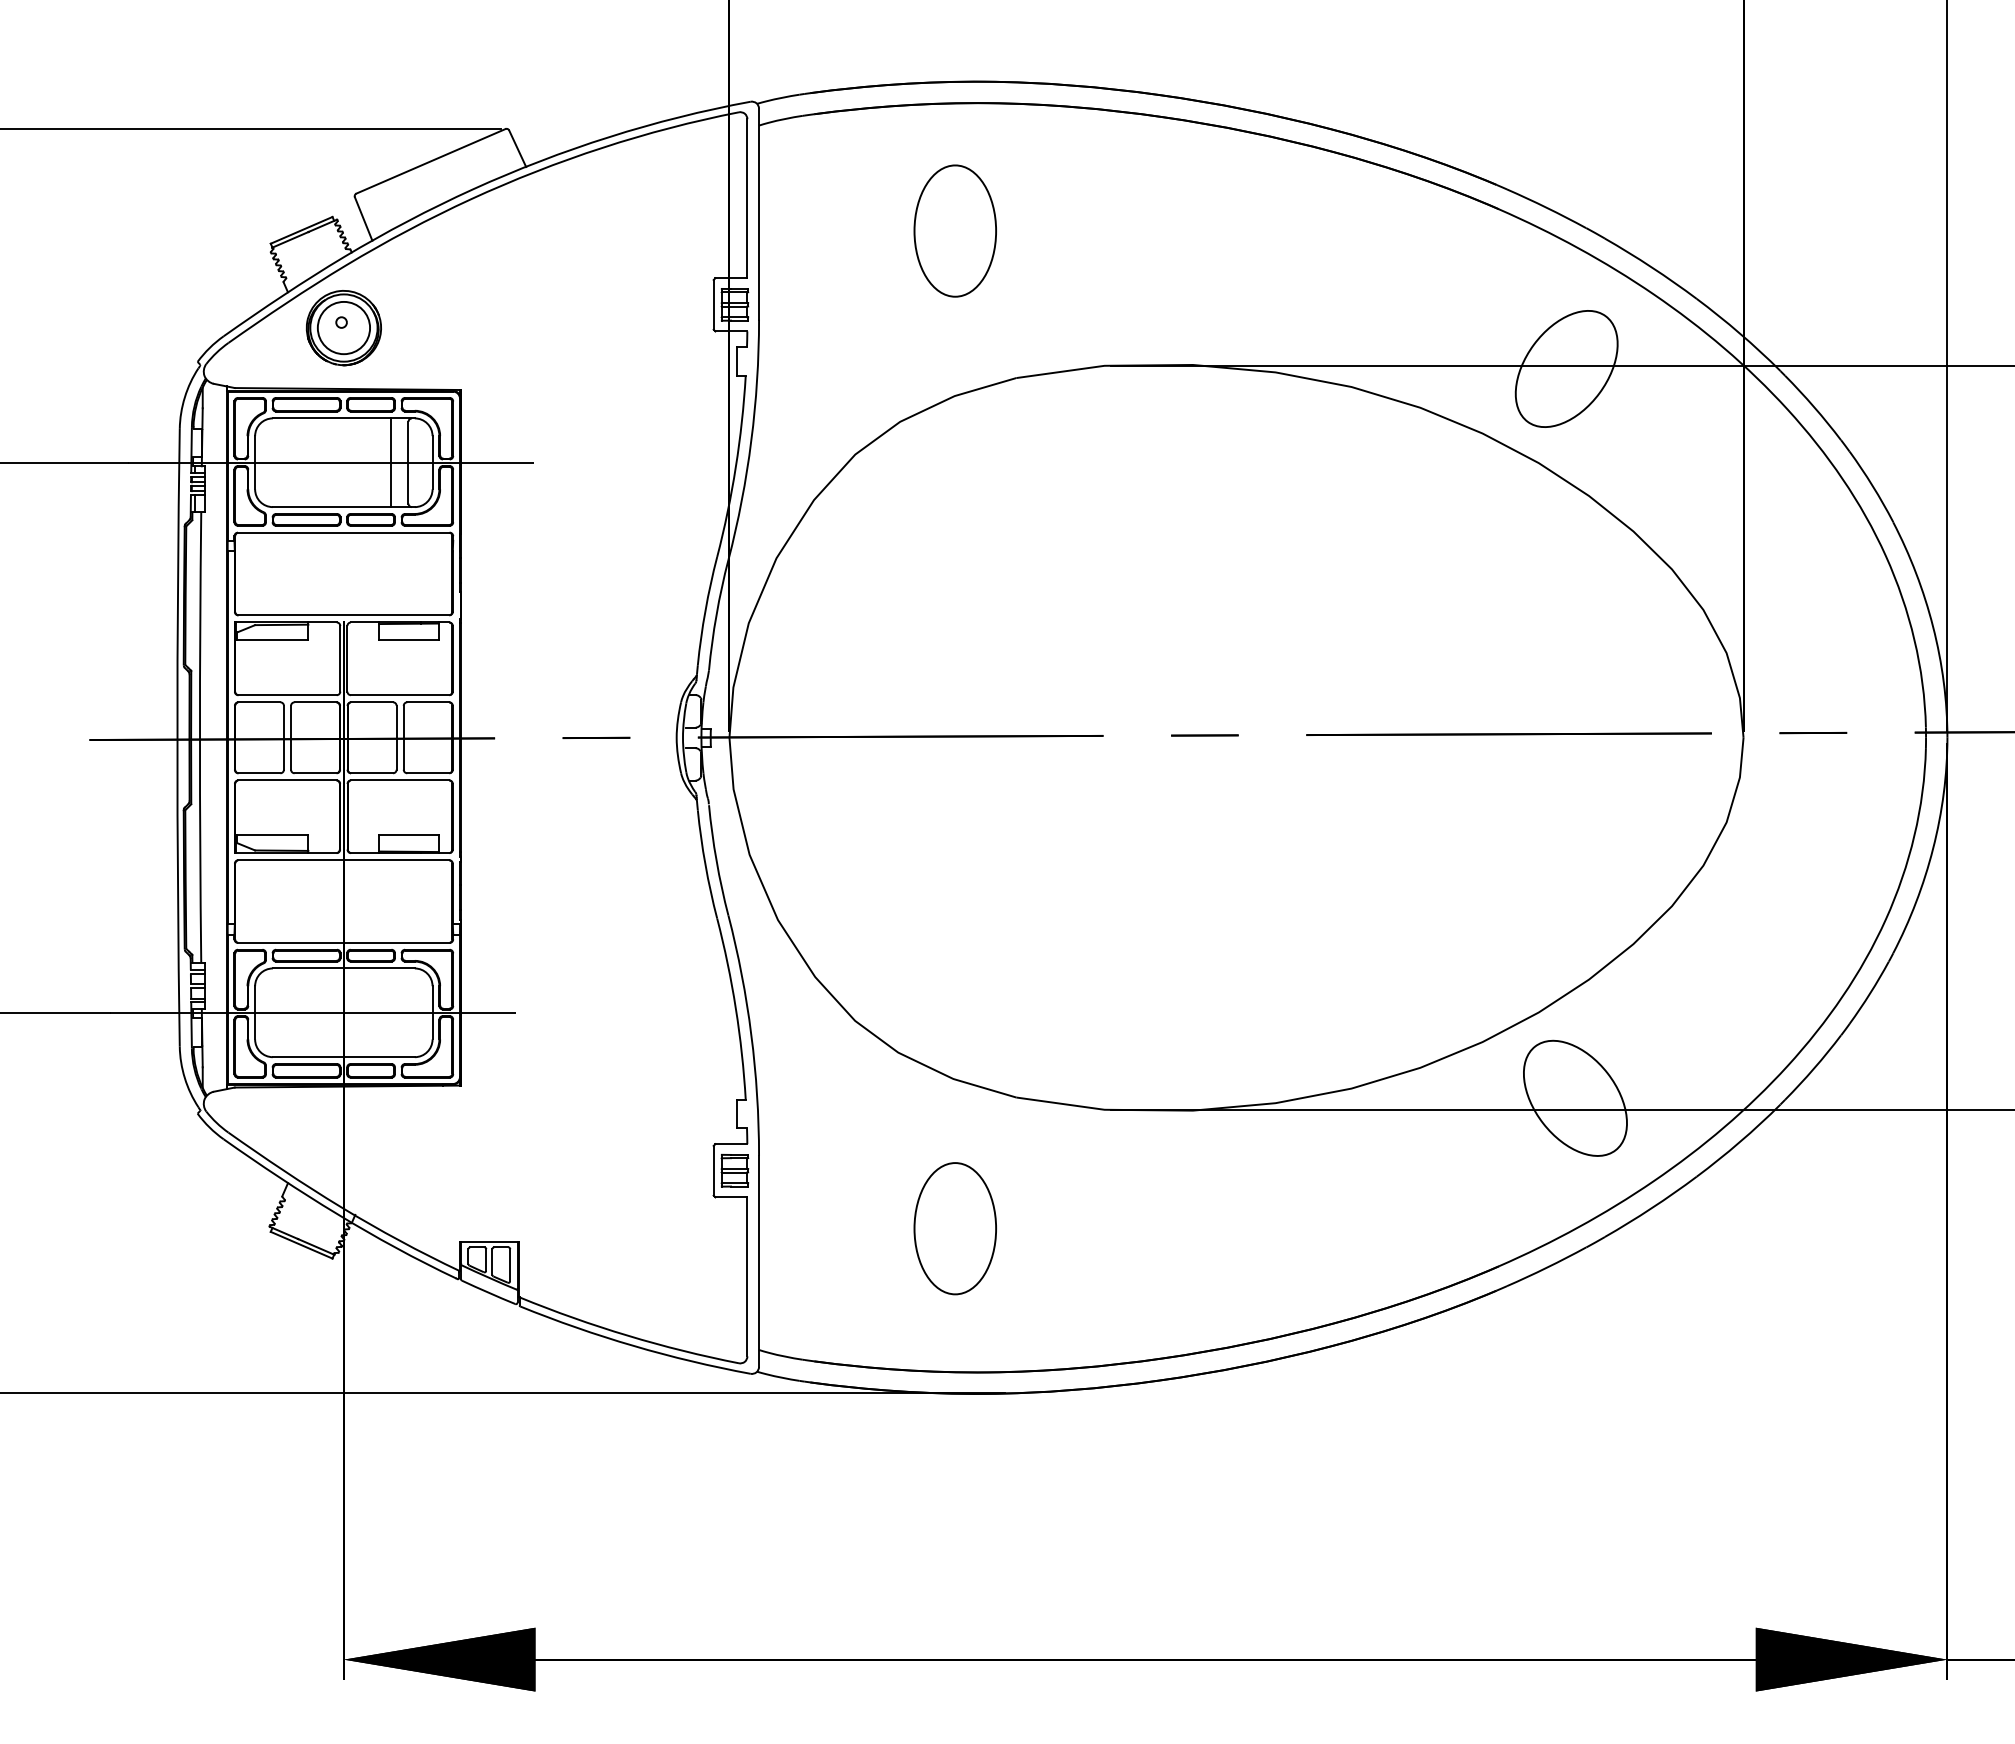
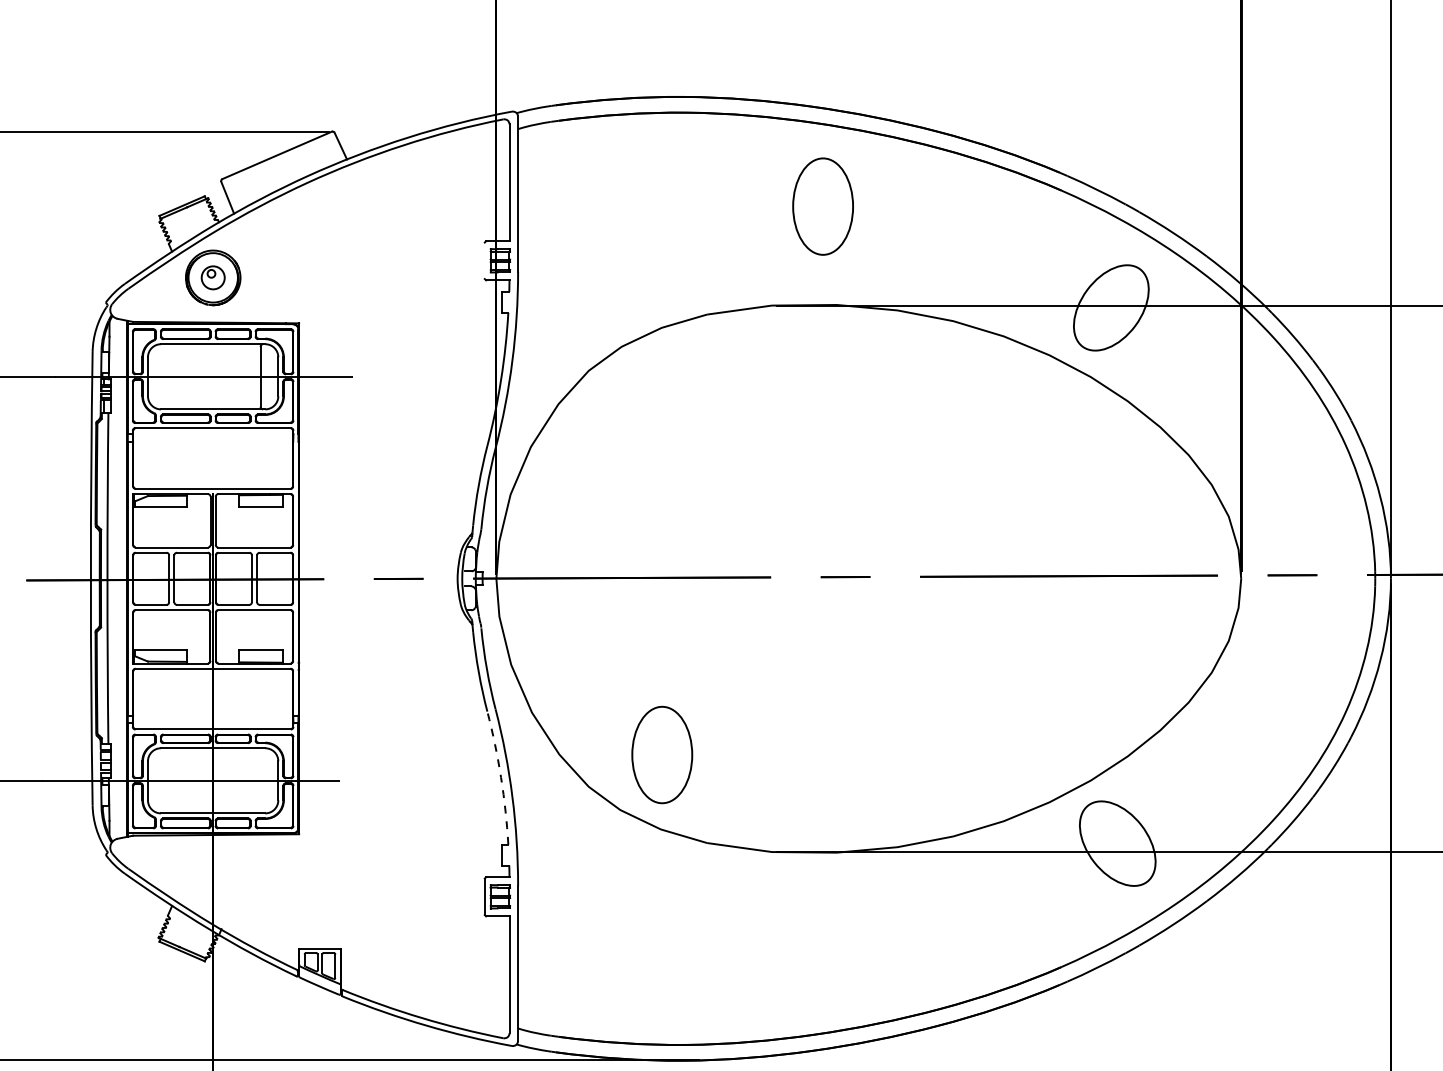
part: (954, 230) -> (822, 206), moved
line: (713, 304) -> (484, 260), removed
circle: (343, 327) -> (212, 277), size x0.6
line: (390, 462) -> (247, 376), removed
arc: (735, 1008) -> (500, 777), solid -> dashed
part: (954, 1228) -> (661, 754), moved

